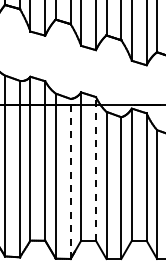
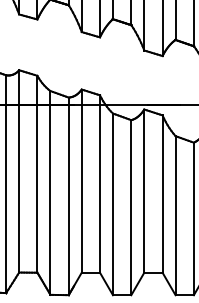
line: (95, 168) -> (99, 183), dashed -> solid
line: (70, 178) -> (68, 195), dashed -> solid

